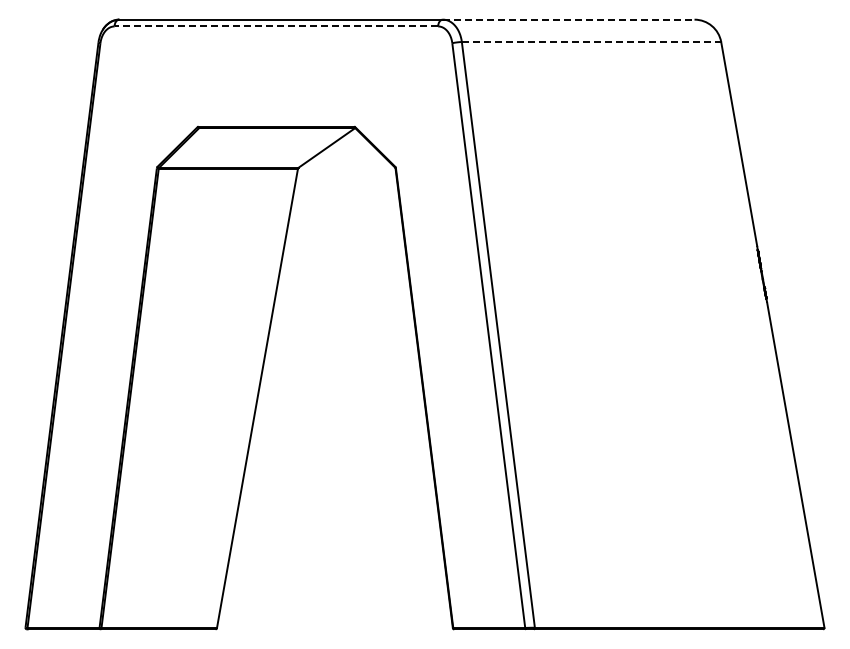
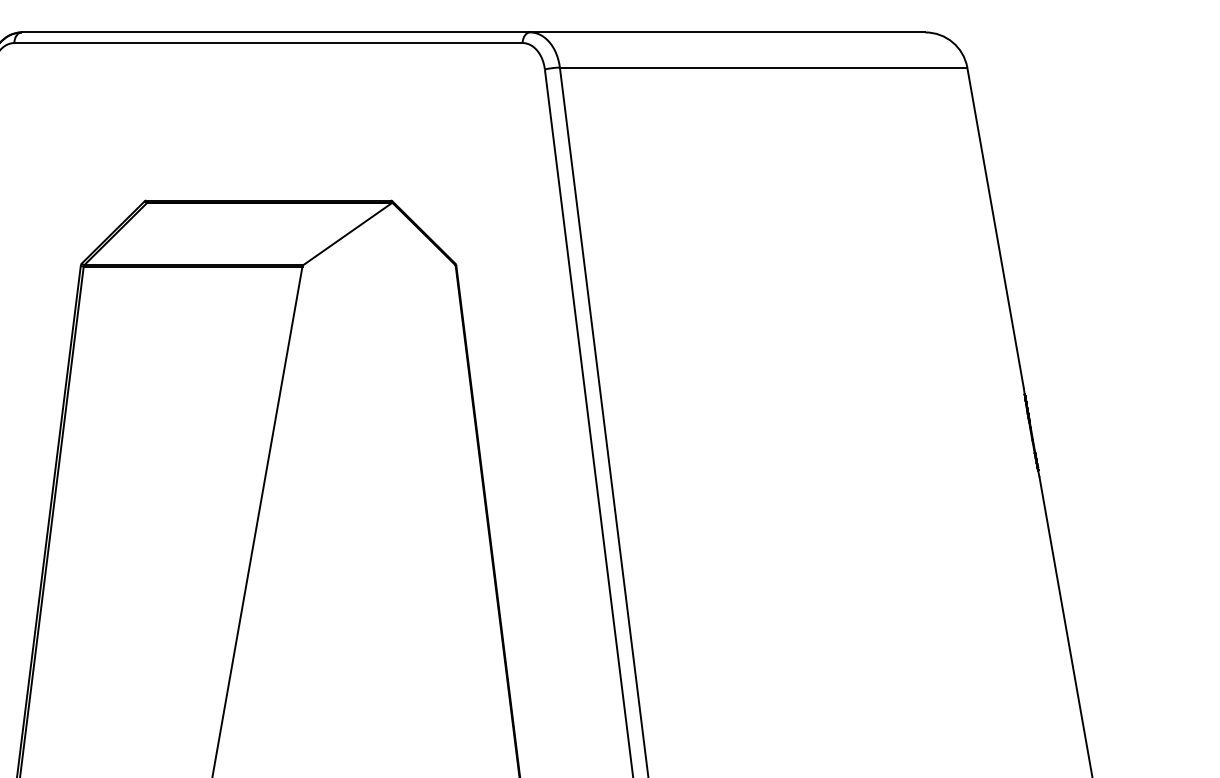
line: (568, 19) -> (727, 32), dashed -> solid
line: (276, 26) -> (268, 43), dashed -> solid
line: (591, 42) -> (763, 68), dashed -> solid

